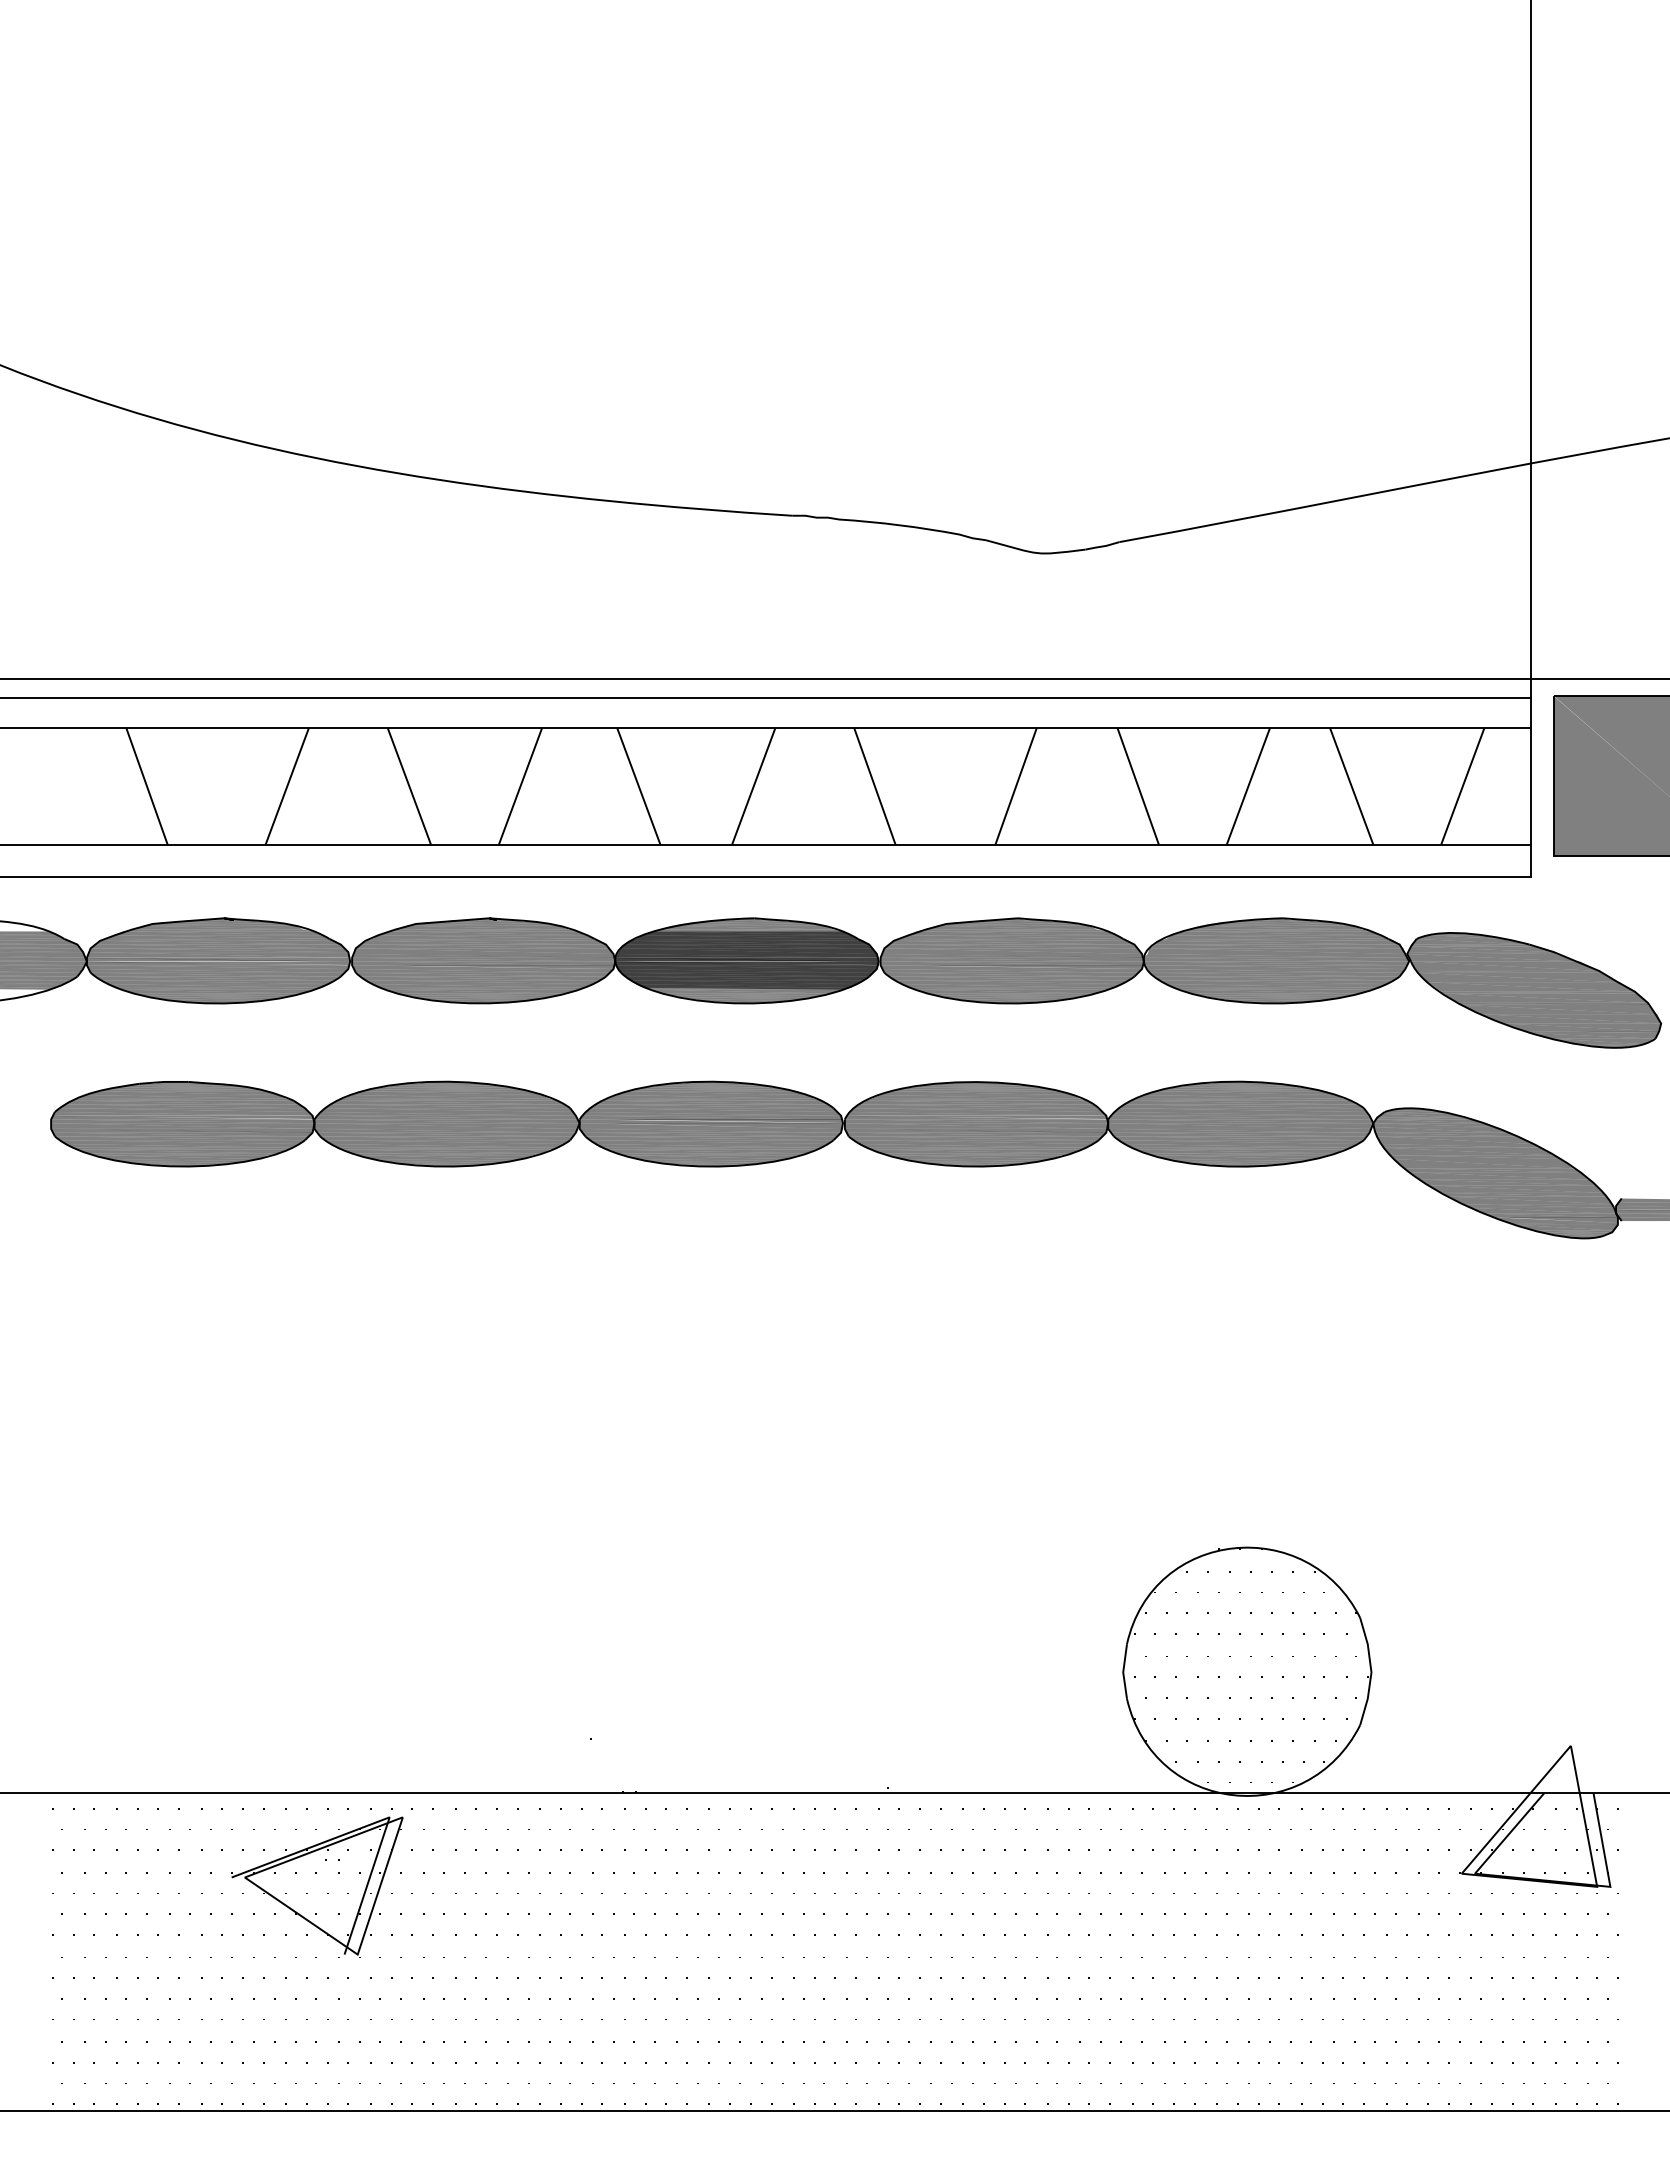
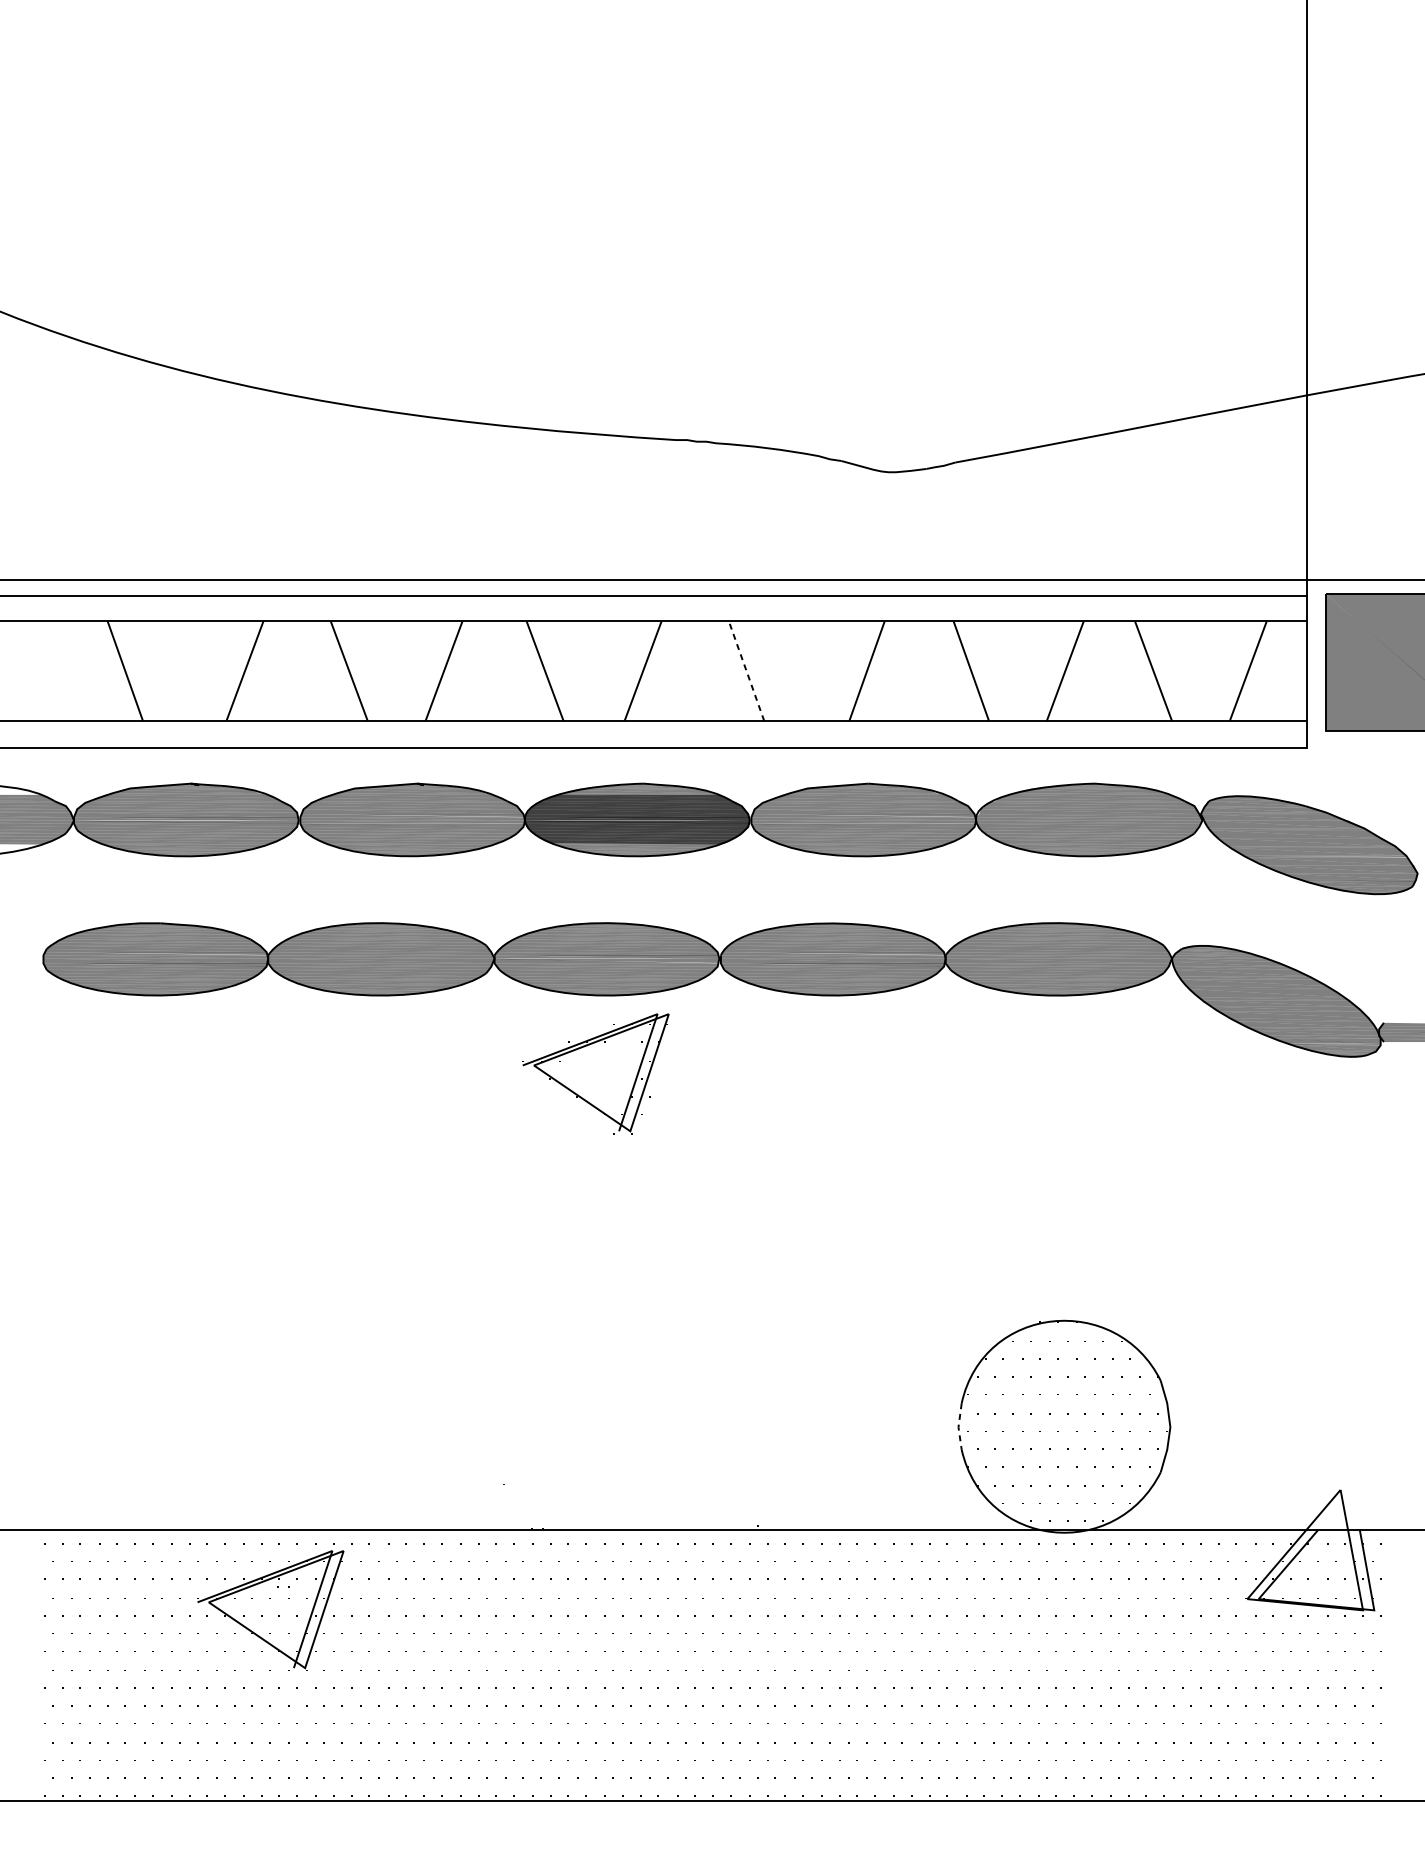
line: (874, 786) -> (746, 671), solid -> dashed
part: (698, 1257) -> (595, 1073), added
line: (1123, 1672) -> (958, 1427), solid -> dashed

